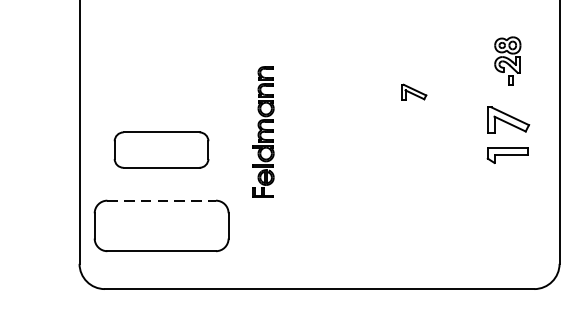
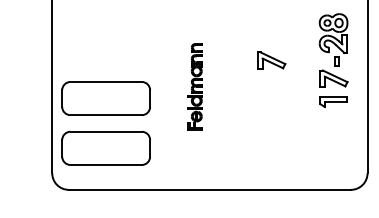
part: (507, 60) -> (333, 39), size x1.67
part: (413, 92) -> (271, 60), size x1.67
part: (262, 131) -> (194, 86), moved
part: (160, 150) -> (105, 98), size x1.43
line: (162, 200) -> (106, 131), dashed -> solid

